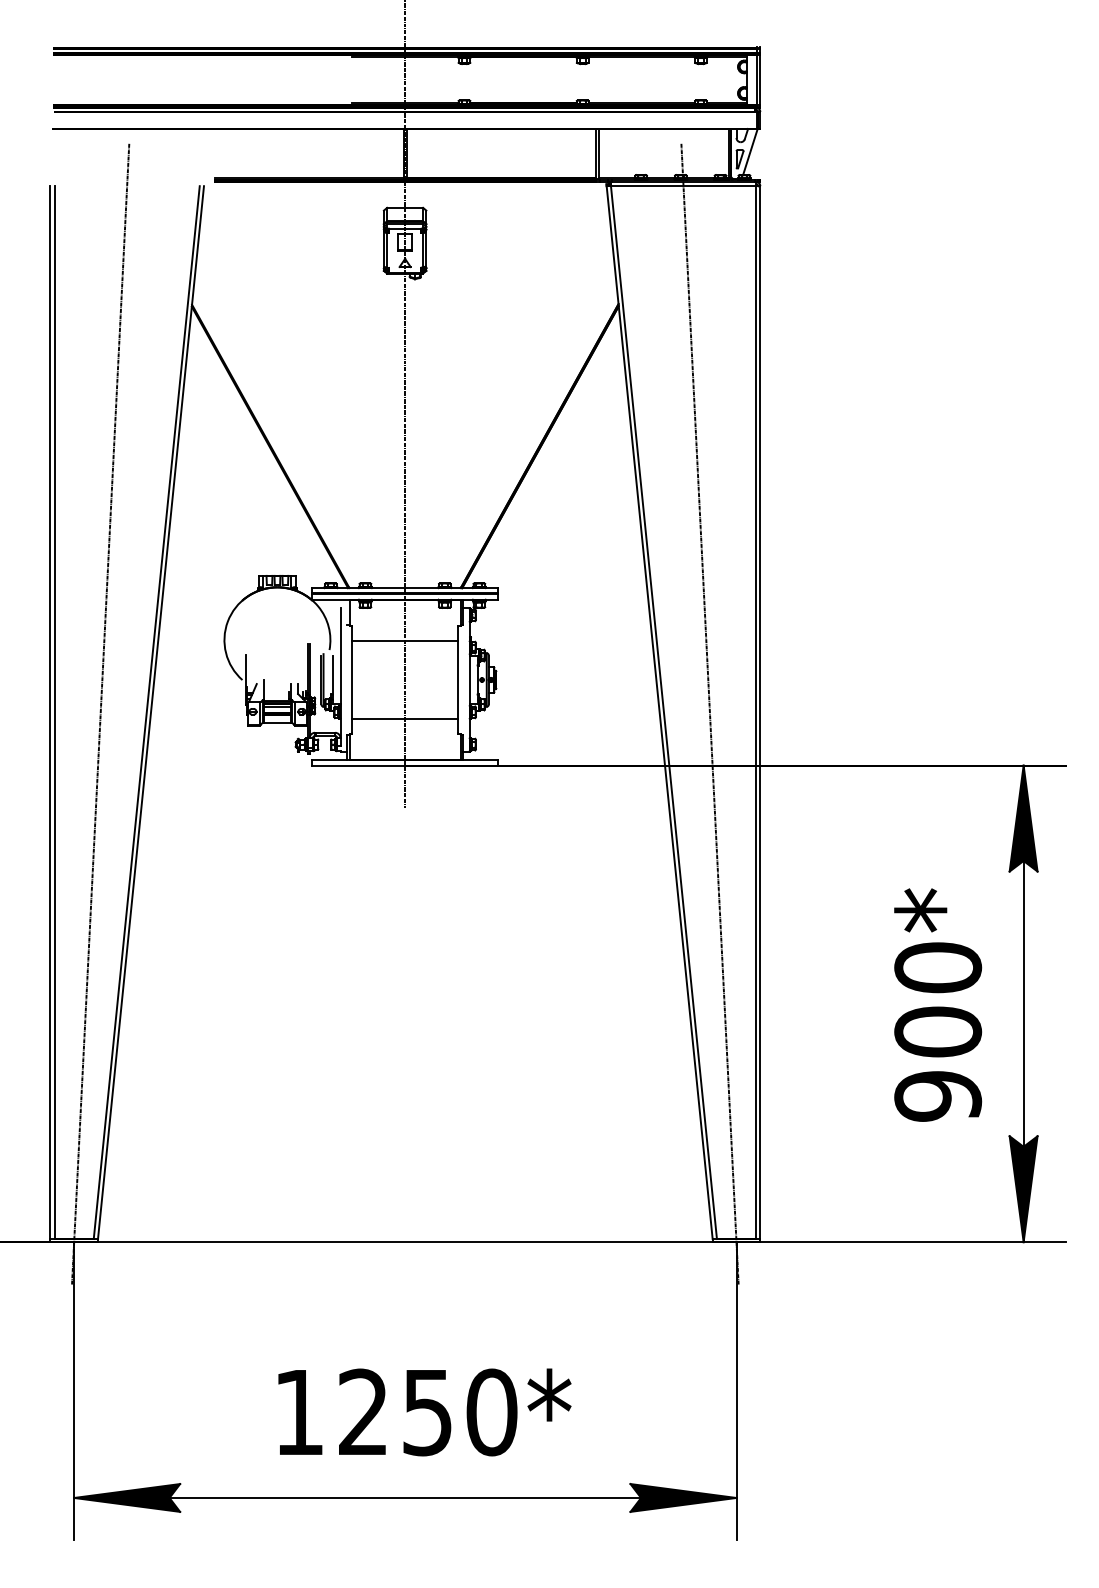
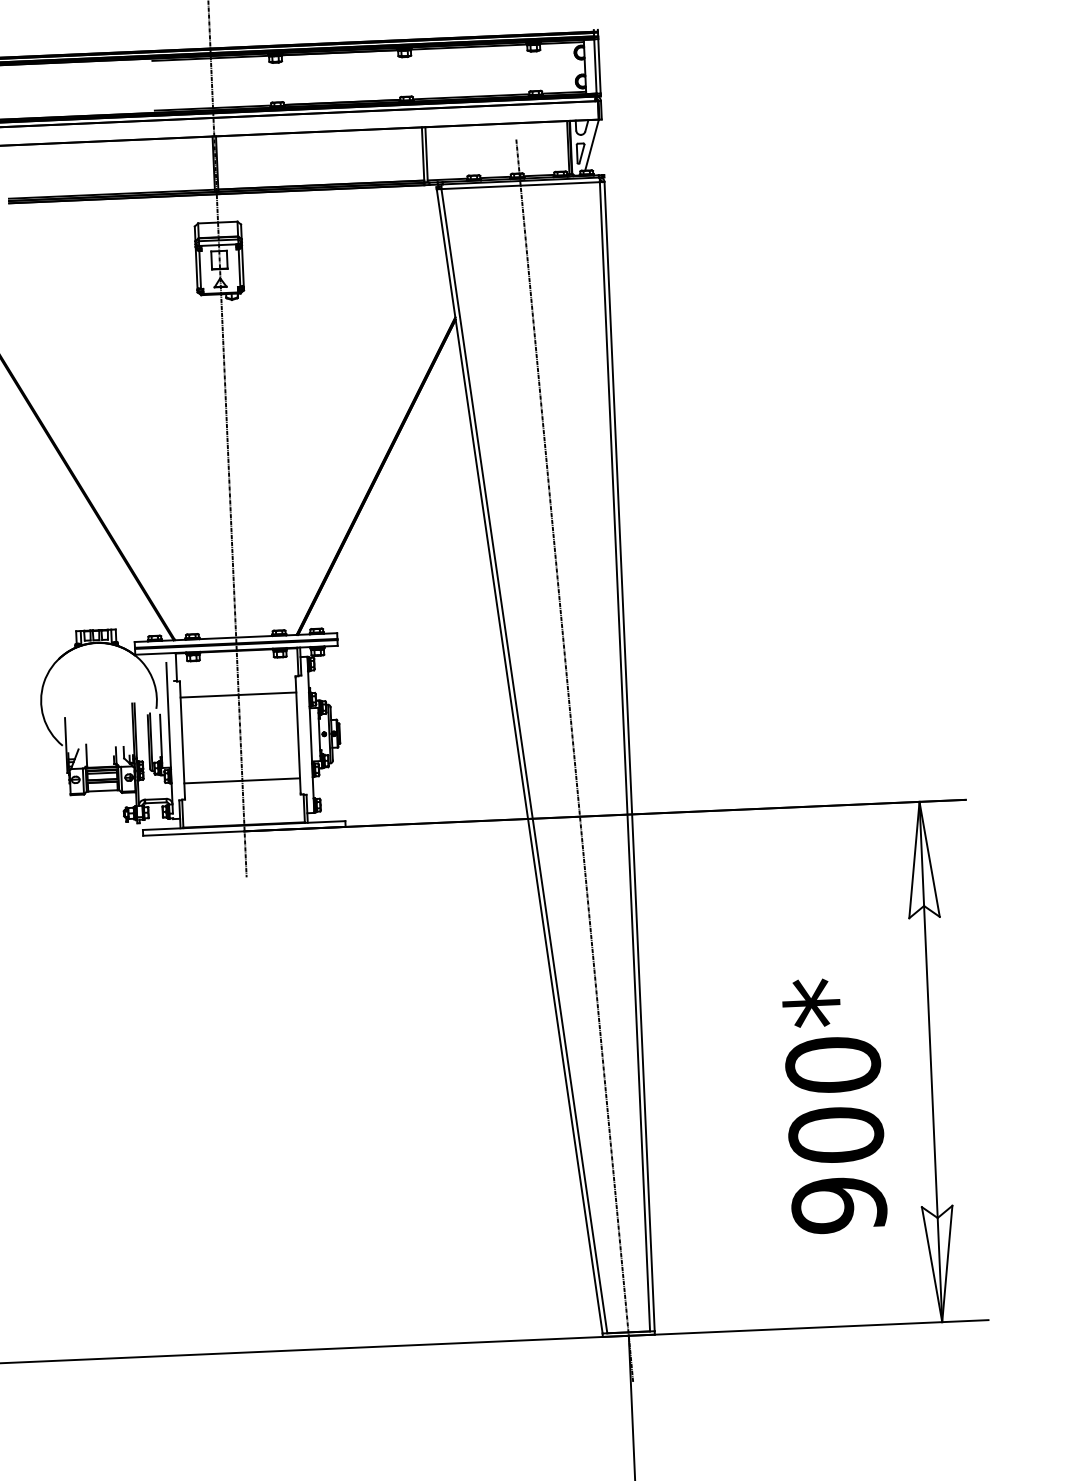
fill: (1023, 818) -> (921, 859), removed
text: (938, 1004) -> (835, 1105), moved
fill: (1023, 1189) -> (939, 1264), removed

